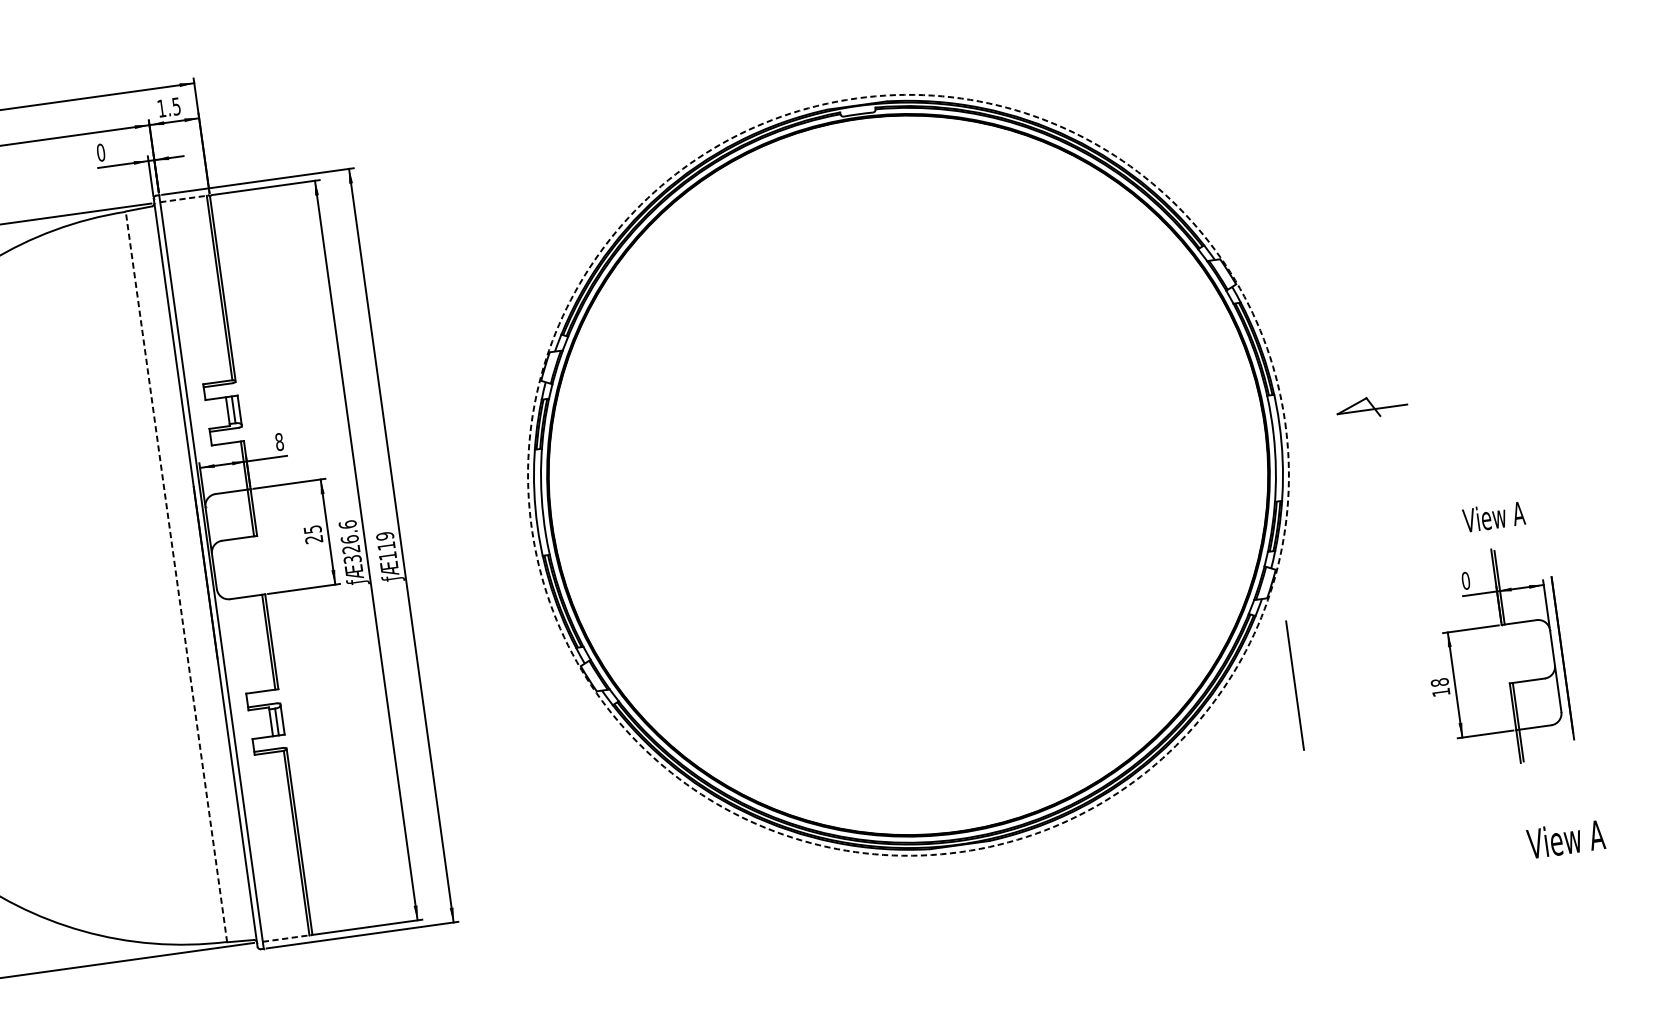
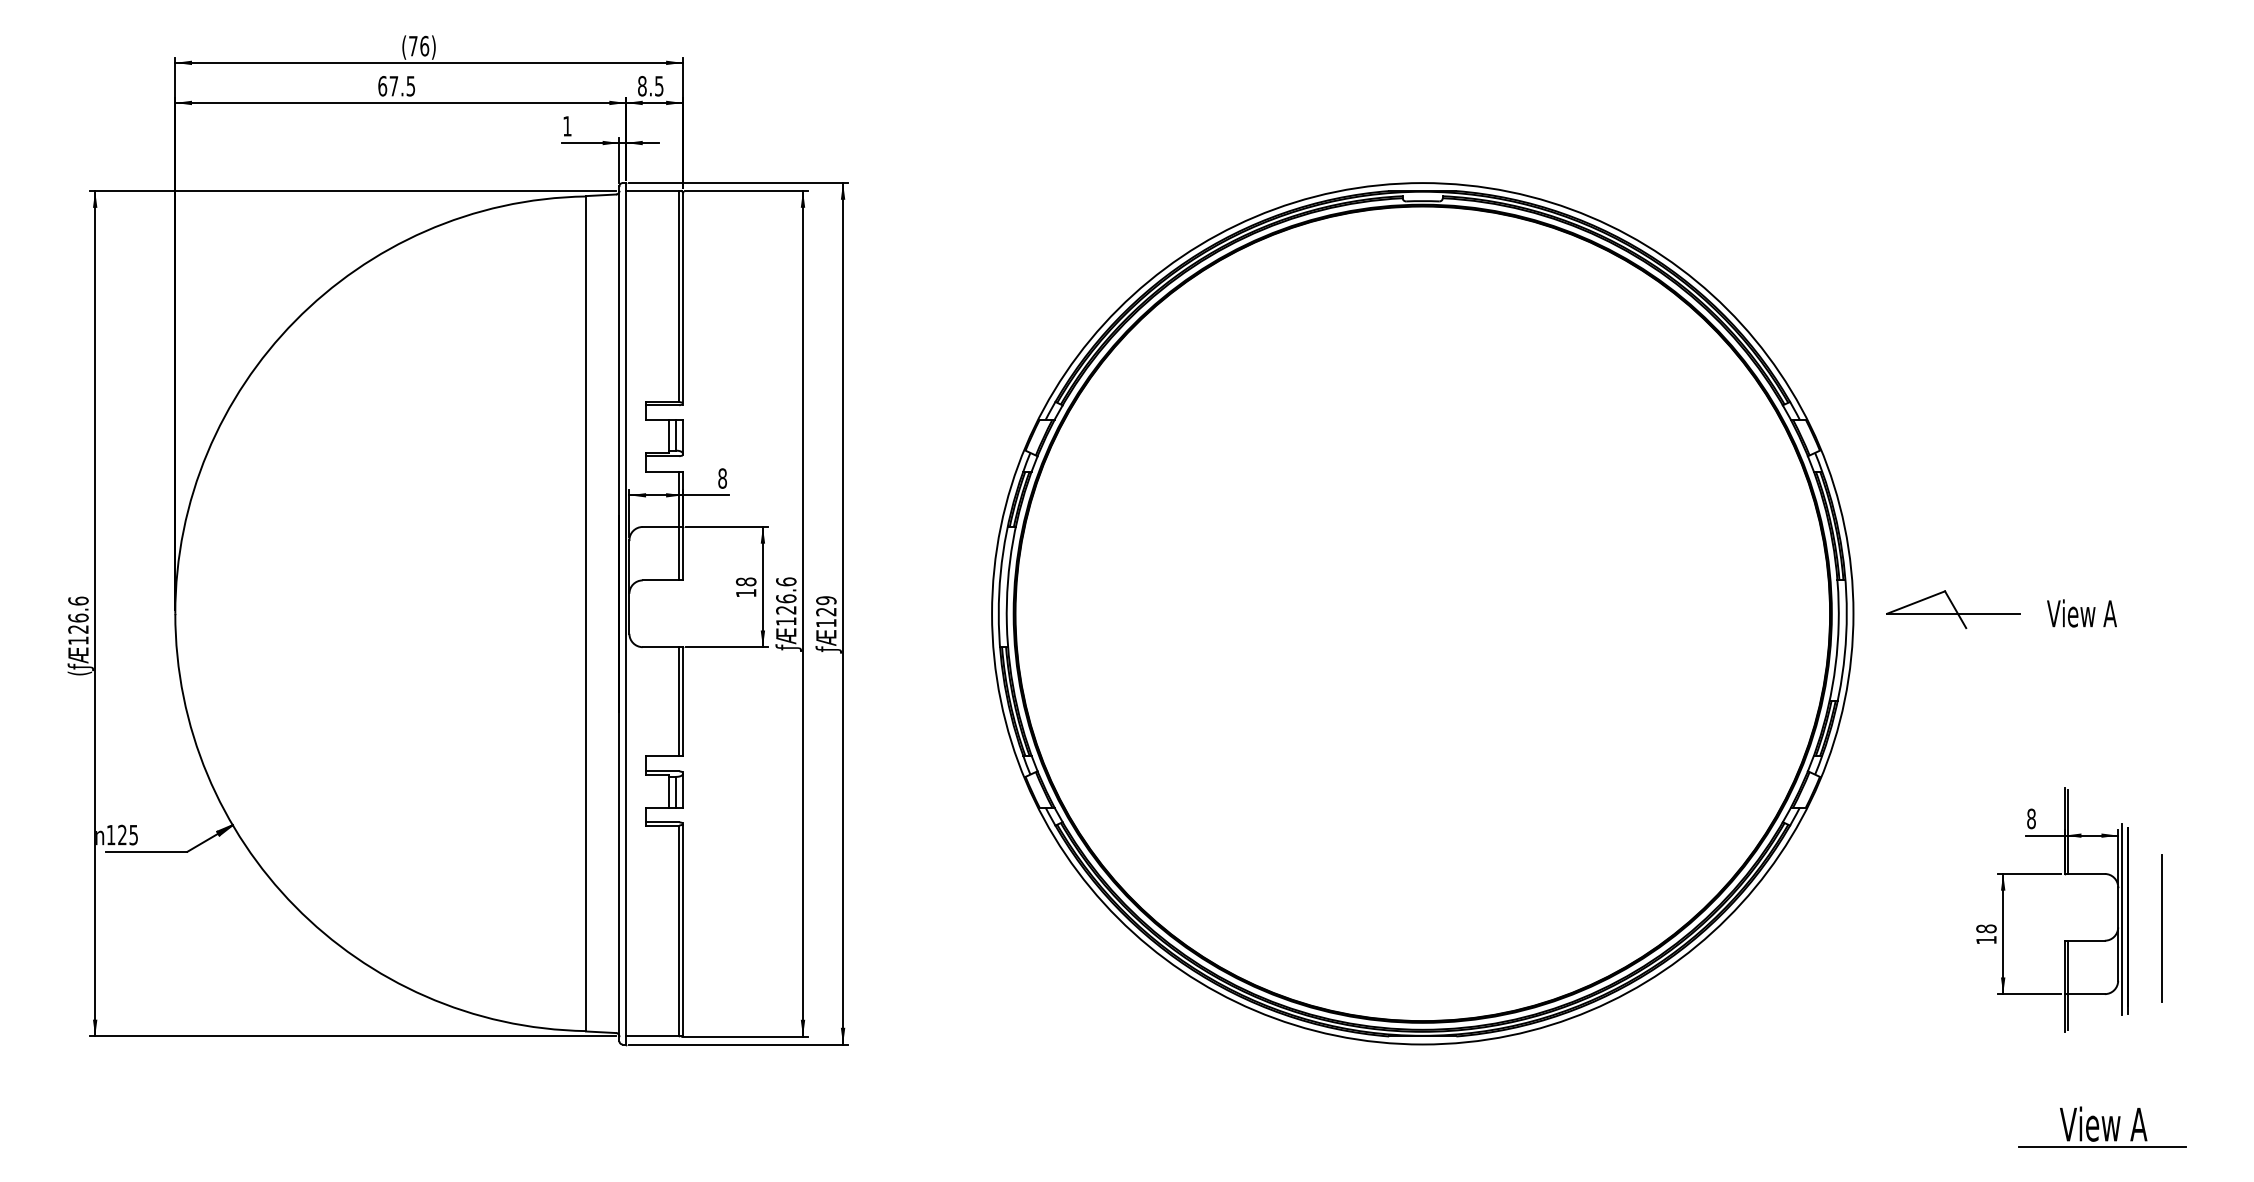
text: (161, 108) -> (642, 86), 1.5 -> 8.5
text: (101, 152) -> (567, 126), 0 -> 1
line: (184, 199) -> (653, 191), dashed -> solid
part: (1372, 407) -> (1953, 609), size x1.67
circle: (908, 475) -> (1422, 613), dashed -> solid
text: (1493, 516) -> (2081, 613), moved
text: (313, 534) -> (746, 587), 25 -> 18
text: (386, 546) -> (826, 612), 119 -> 129
text: (352, 559) -> (786, 621), 326.6 -> 126.6
line: (176, 576) -> (586, 613), dashed -> solid
text: (1465, 580) -> (2031, 818), 0 -> 8
line: (1556, 657) -> (2121, 919), added
line: (1294, 685) -> (2161, 928), moved
line: (1567, 858) -> (2102, 1146), added
line: (286, 938) -> (653, 1036), dashed -> solid

